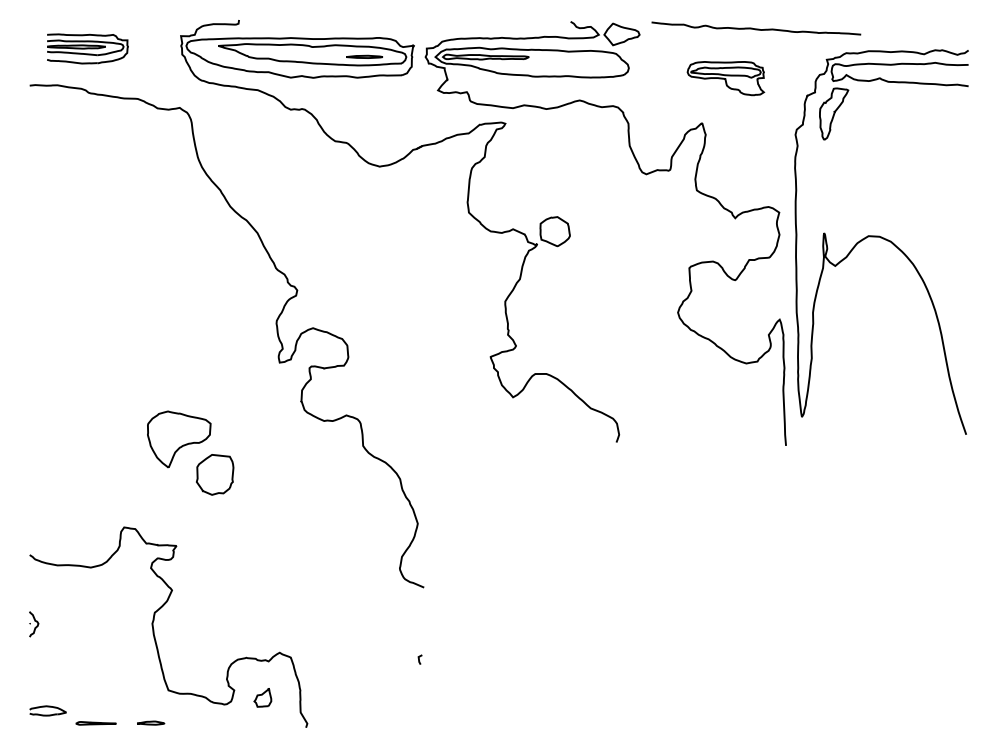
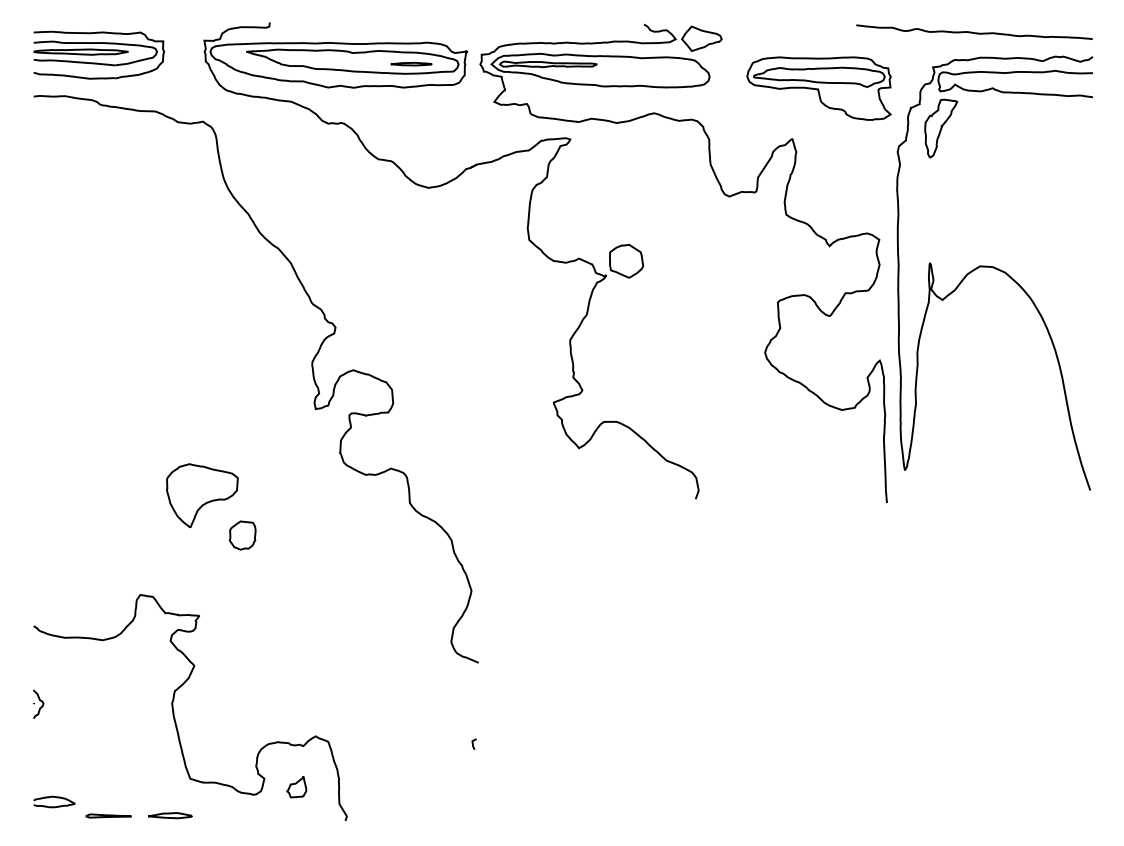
curve: (756, 28) -> (974, 32), moved
part: (87, 48) -> (98, 54), size x1.43
part: (725, 78) -> (818, 88), size x1.67
part: (214, 474) -> (242, 535), size x0.62
part: (150, 722) -> (170, 815), size x1.43

